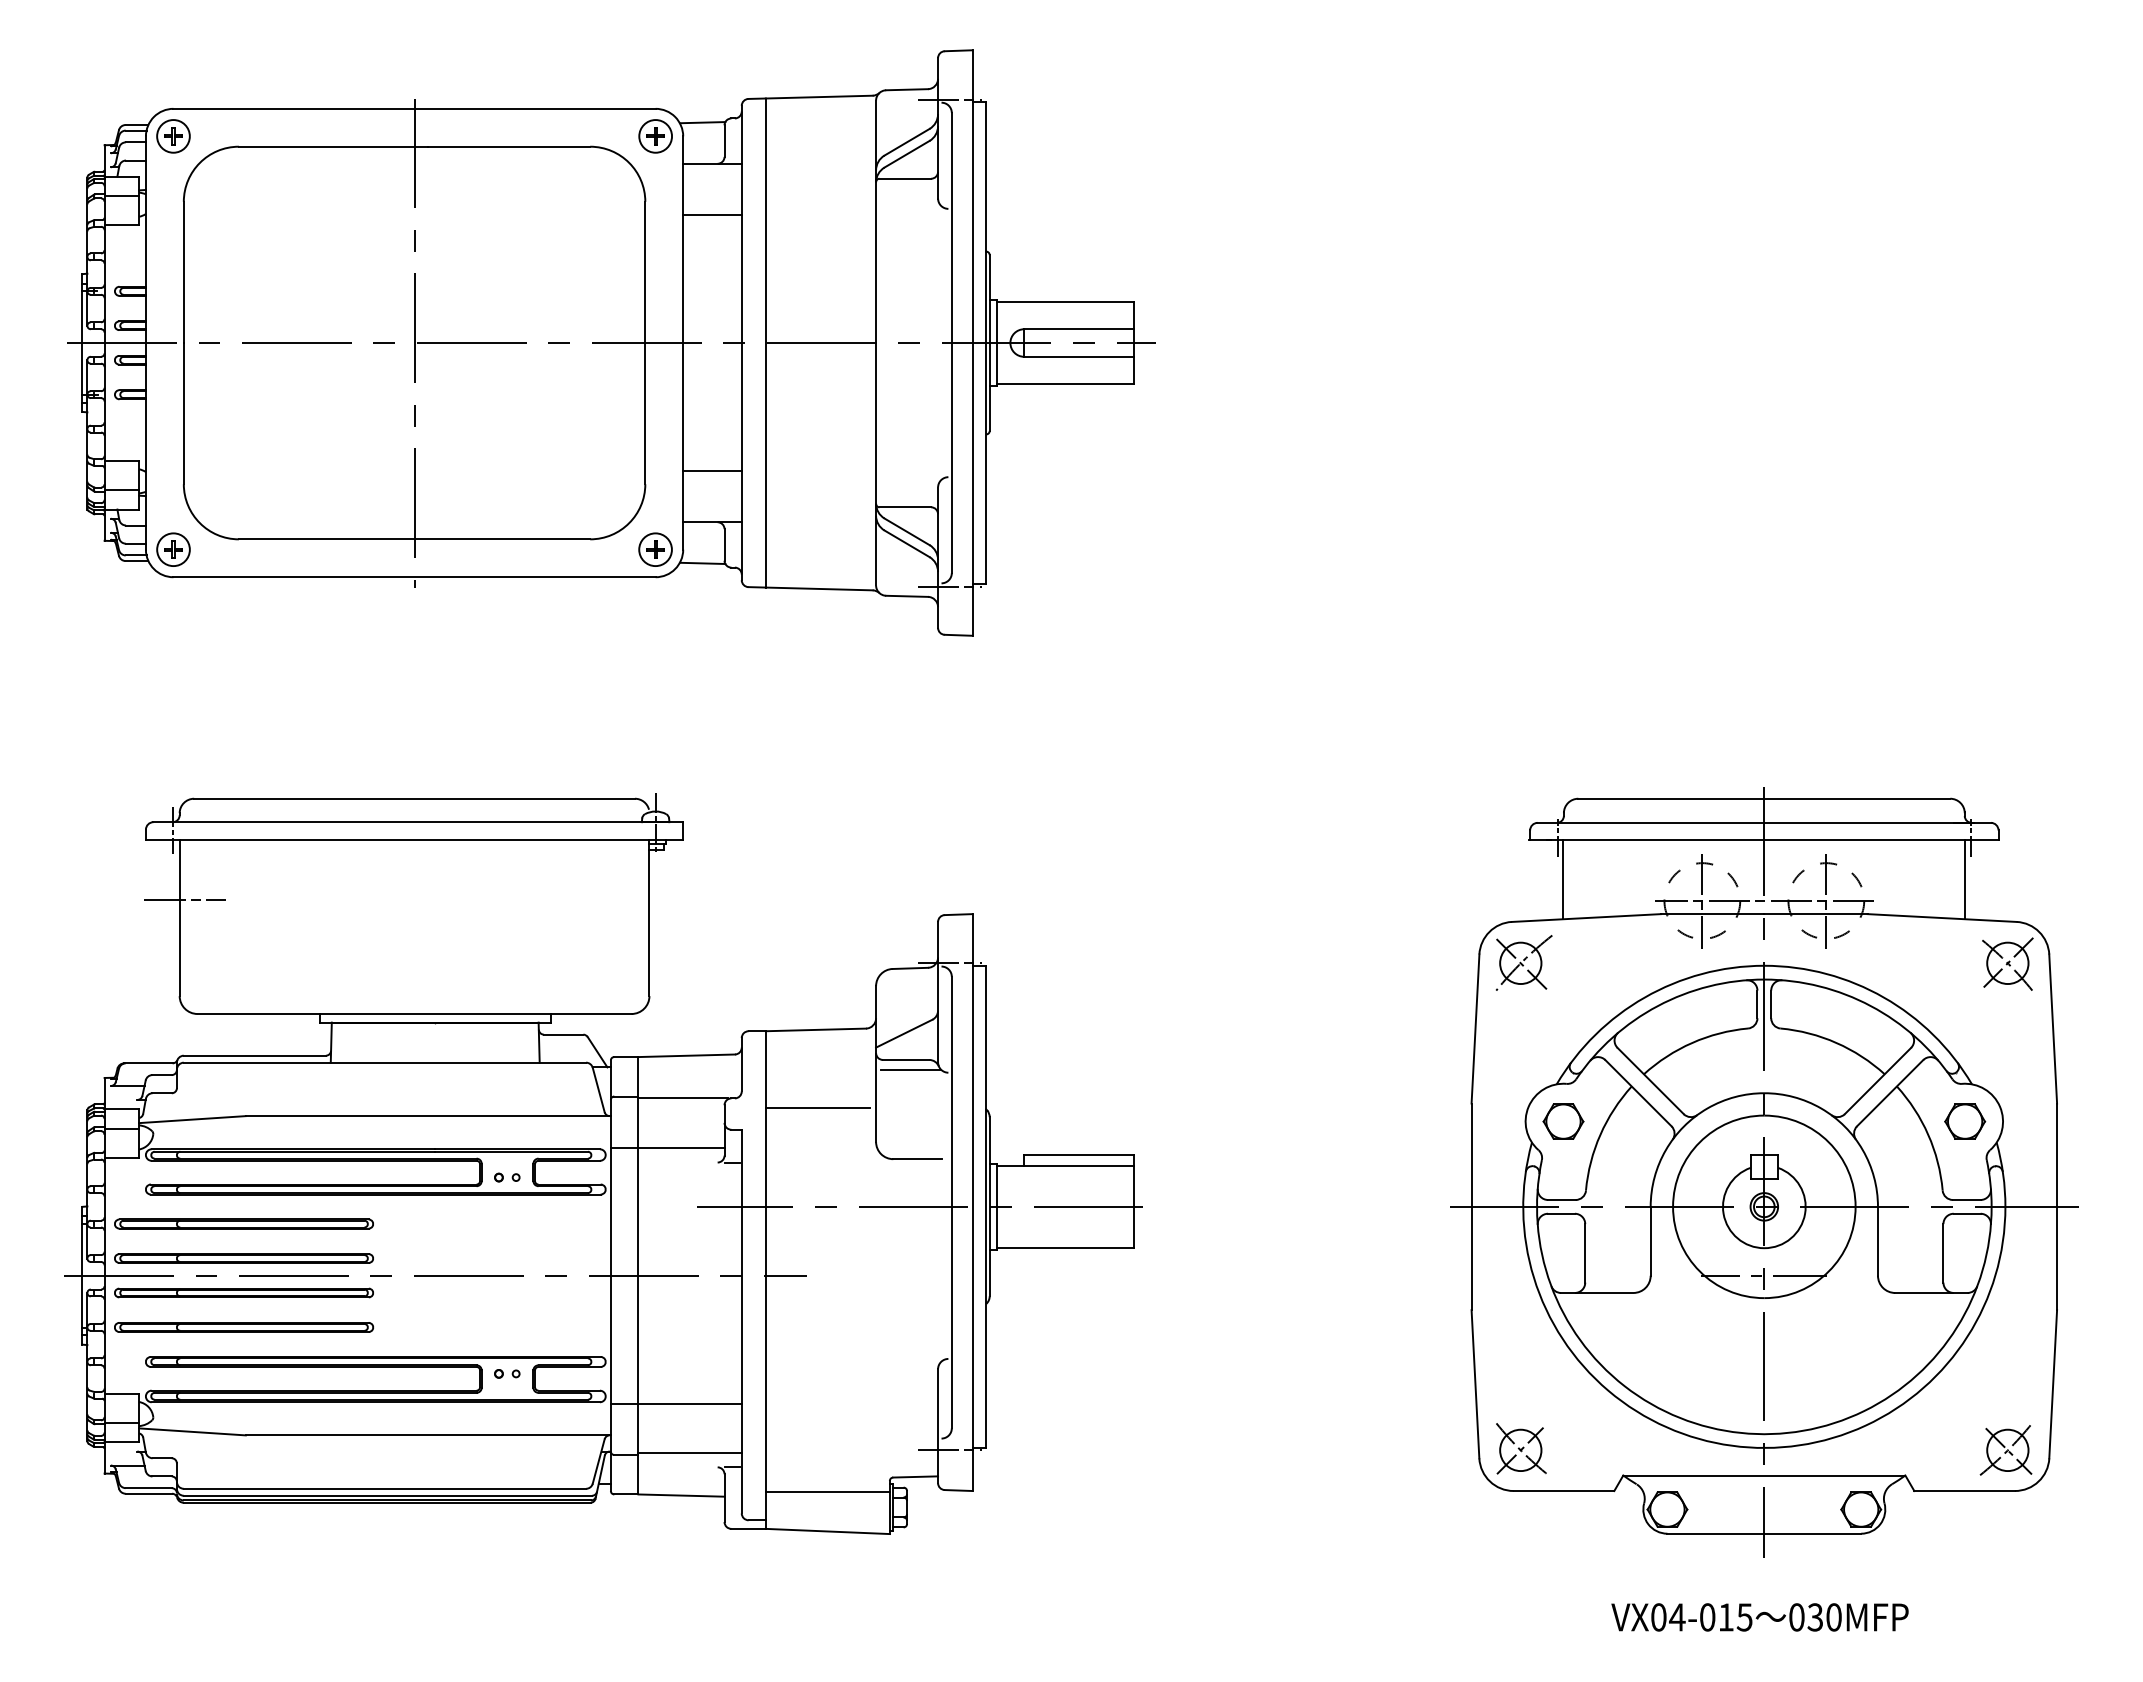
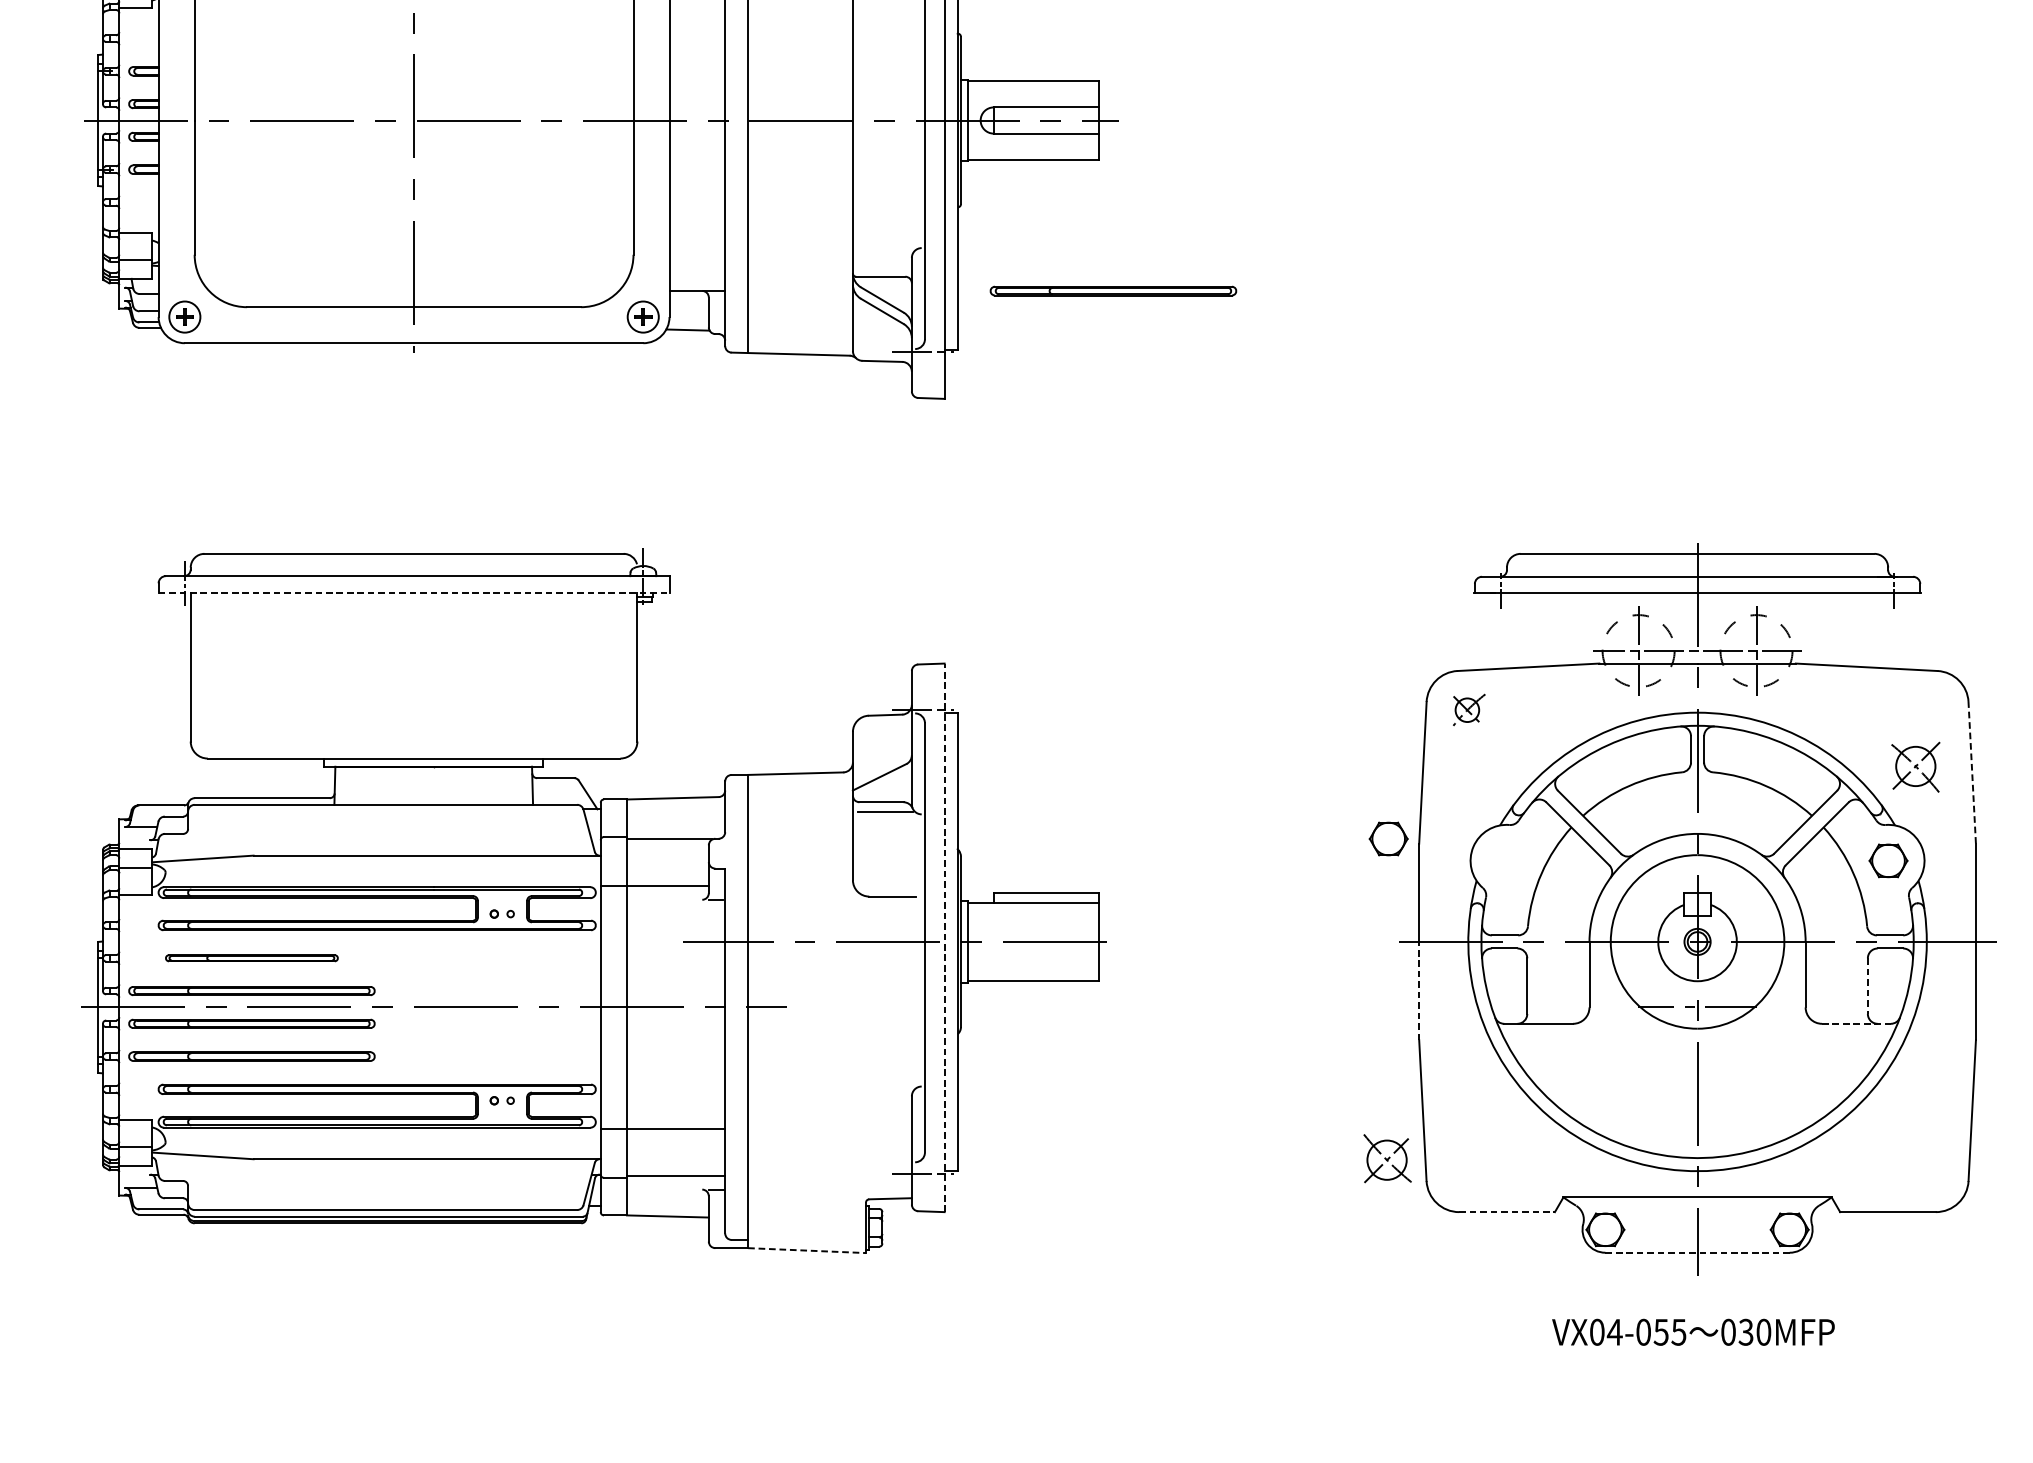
line: (712, 470) -> (697, 241), removed
part: (1149, 522) -> (1112, 291), added
line: (414, 840) -> (414, 593), solid -> dashed
line: (1563, 879) -> (1506, 630), removed
line: (1965, 879) -> (1888, 630), removed
line: (185, 900) -> (196, 650), removed
part: (1524, 962) -> (1469, 709), size x0.6
part: (2007, 963) -> (1915, 766), moved
line: (2053, 1029) -> (1972, 773), solid -> dashed
line: (817, 1107) -> (797, 847), removed
part: (1563, 1121) -> (1388, 838), moved
line: (972, 1202) -> (944, 937), solid -> dashed
part: (243, 1223) -> (251, 957), size x0.7
line: (1943, 1253) -> (1867, 986), solid -> dashed
line: (1471, 1258) -> (1419, 991), solid -> dashed
line: (1931, 1292) -> (1856, 1023), solid -> dashed
part: (1521, 1448) -> (1387, 1158), moved
part: (2005, 1450) -> (1926, 1173), removed
line: (1564, 1491) -> (1507, 1212), solid -> dashed
line: (827, 1492) -> (806, 1213), removed
line: (828, 1531) -> (807, 1250), solid -> dashed
line: (1764, 1533) -> (1697, 1252), solid -> dashed
text: (1725, 1617) -> (1660, 1332), VX04-015 -> VX04-055

